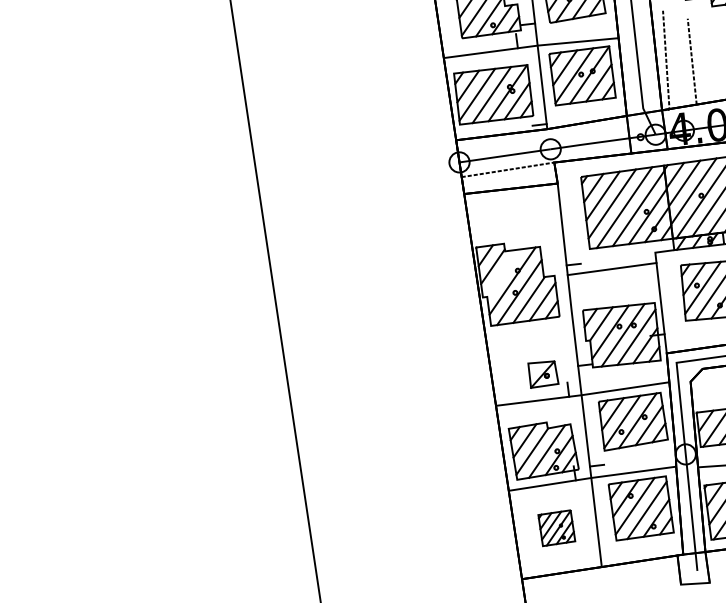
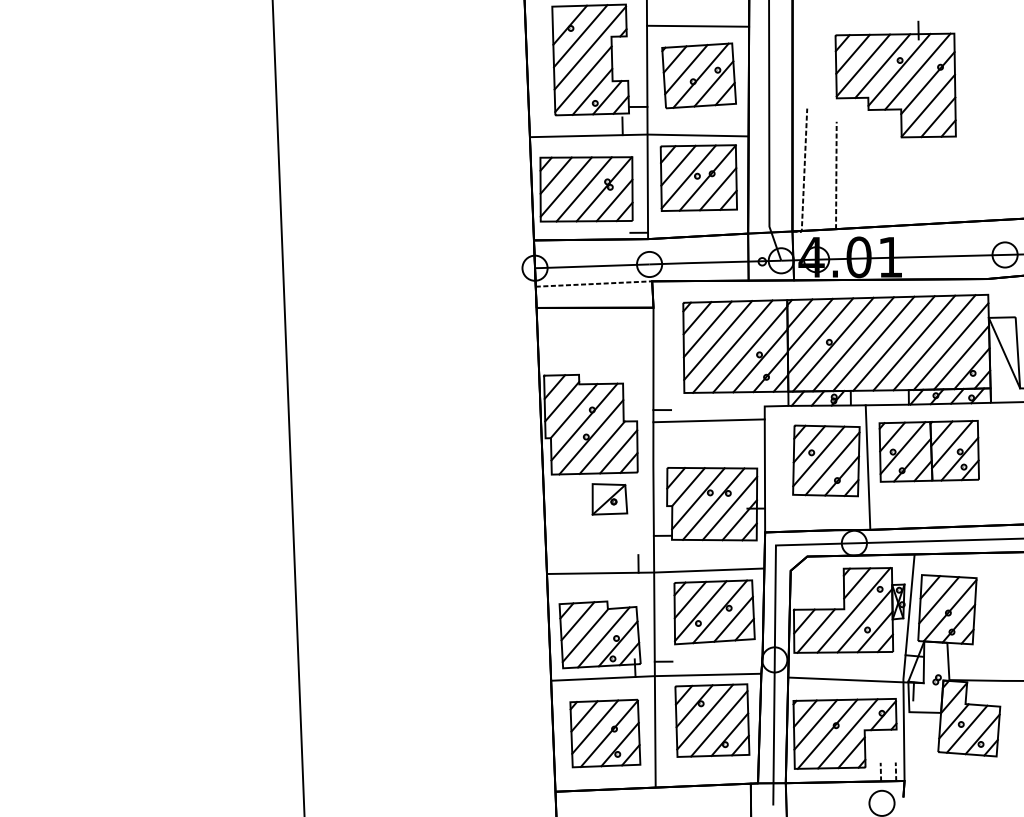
line: (502, 273) -> (573, 411), added
part: (543, 374) -> (609, 499), moved
part: (556, 528) -> (605, 733), size x1.67

